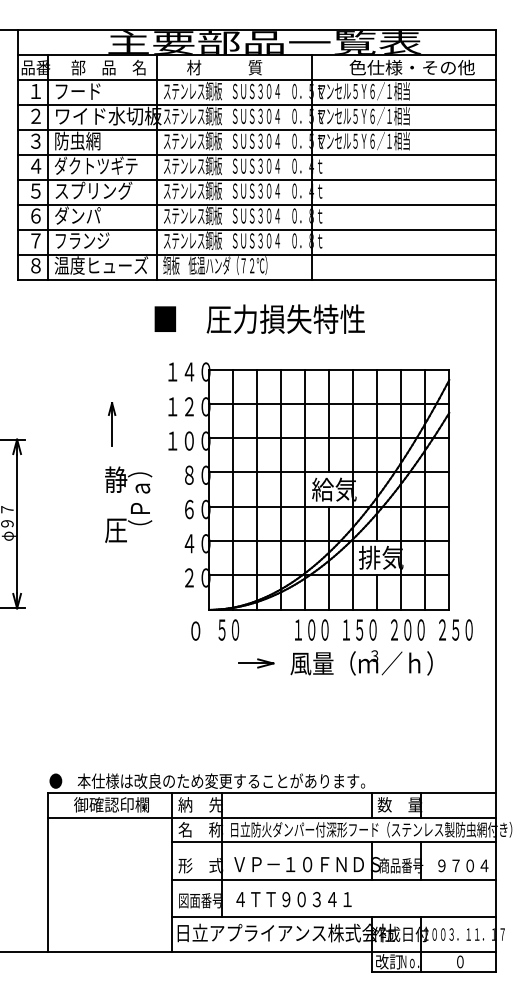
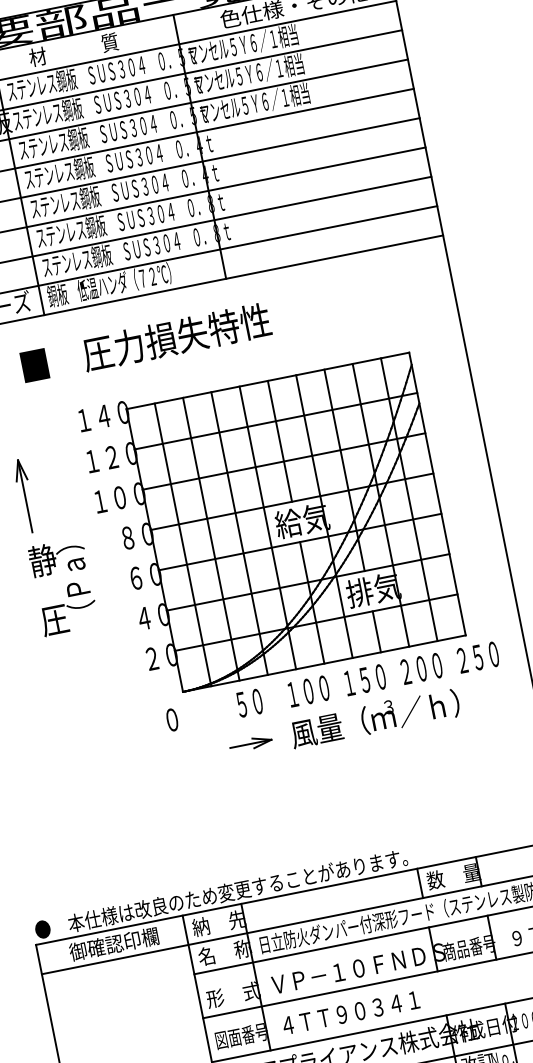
text: (259, 318) -> (145, 342), moved
part: (111, 424) -> (24, 496), size x1.43
text: (228, 629) -> (249, 702), moved

